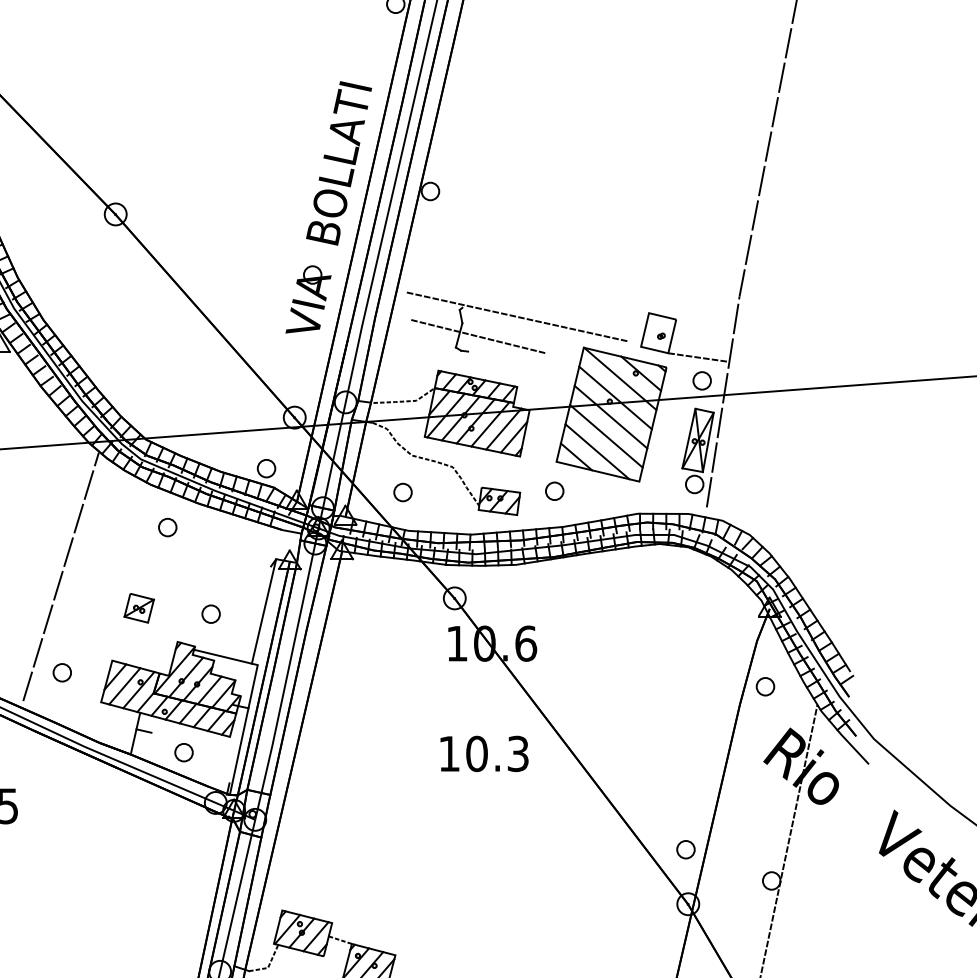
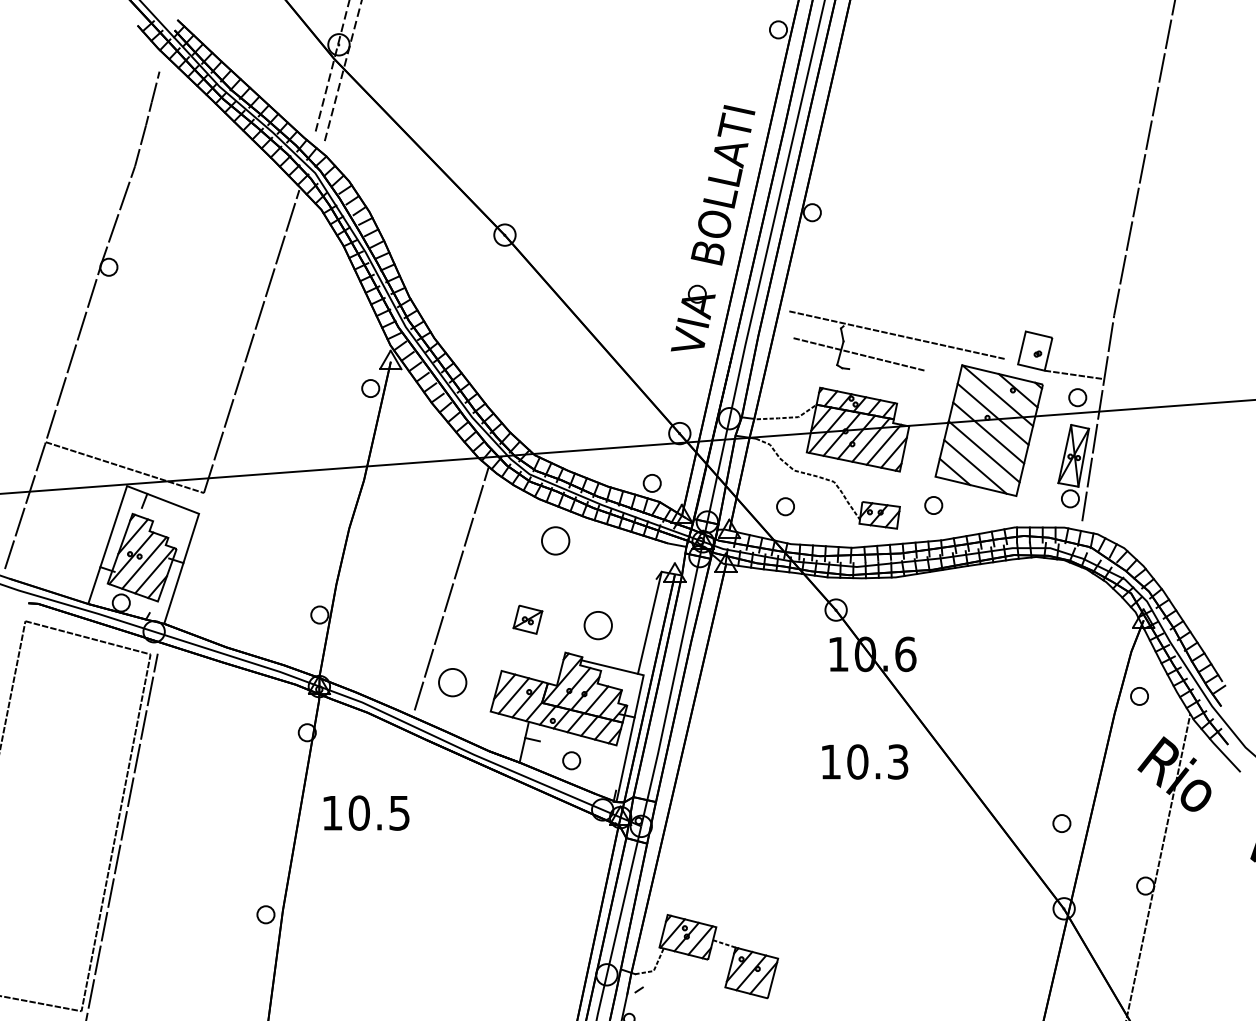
part: (167, 527) -> (555, 540), size x1.6
part: (210, 614) -> (597, 625), size x1.6
part: (62, 672) -> (452, 682), size x1.6
part: (685, 849) -> (1061, 823), moved

